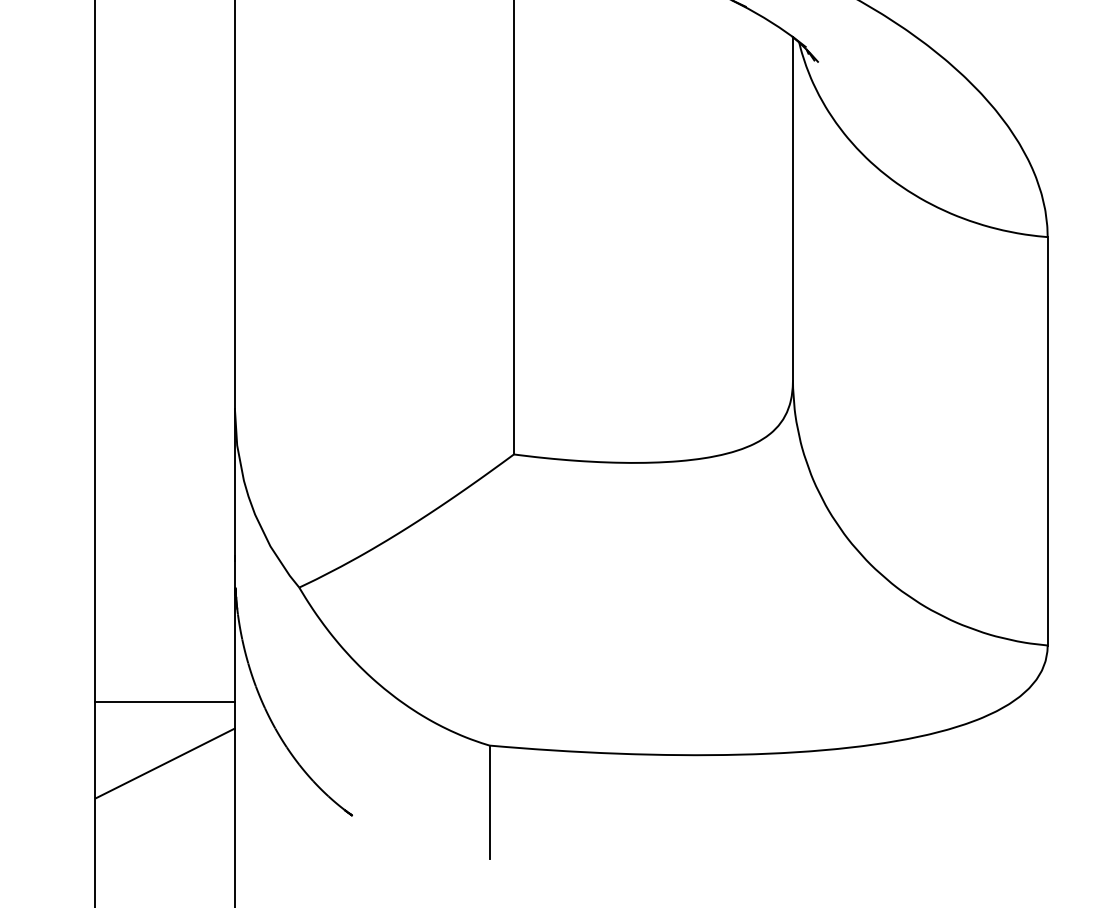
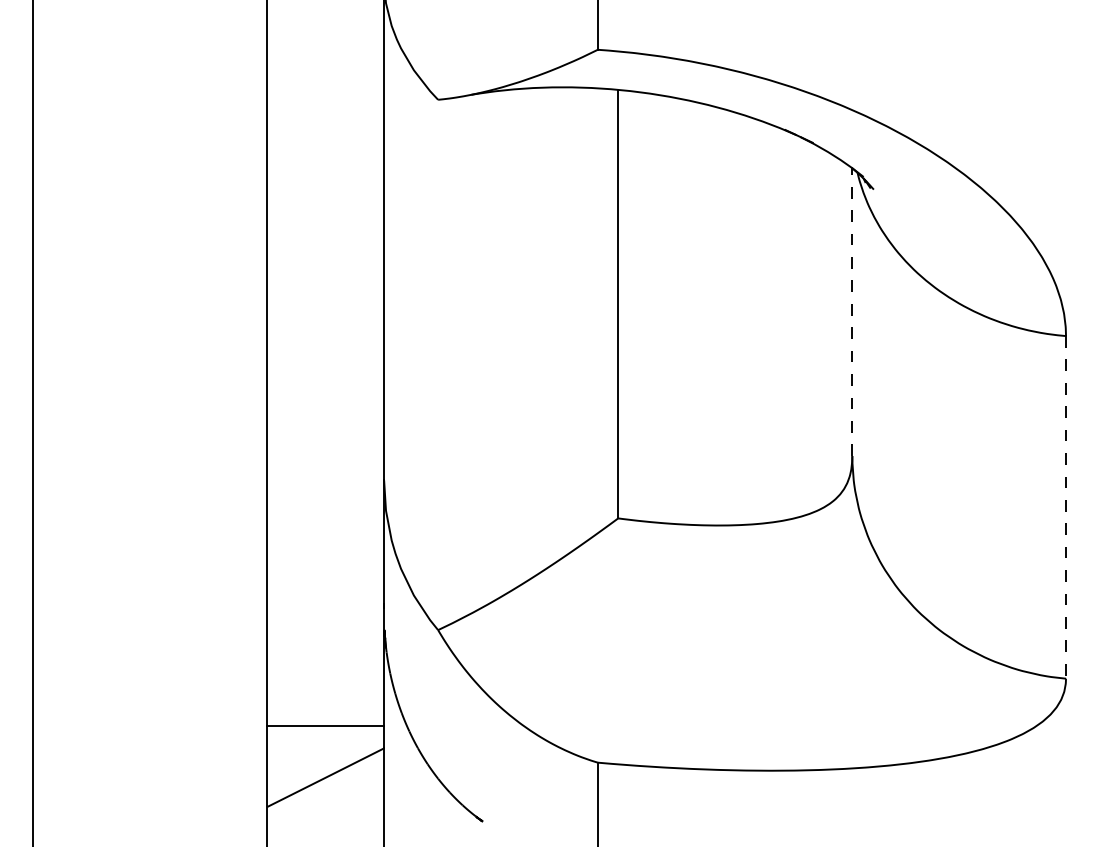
line: (793, 209) -> (852, 312), solid -> dashed
line: (1048, 441) -> (1066, 507), solid -> dashed

